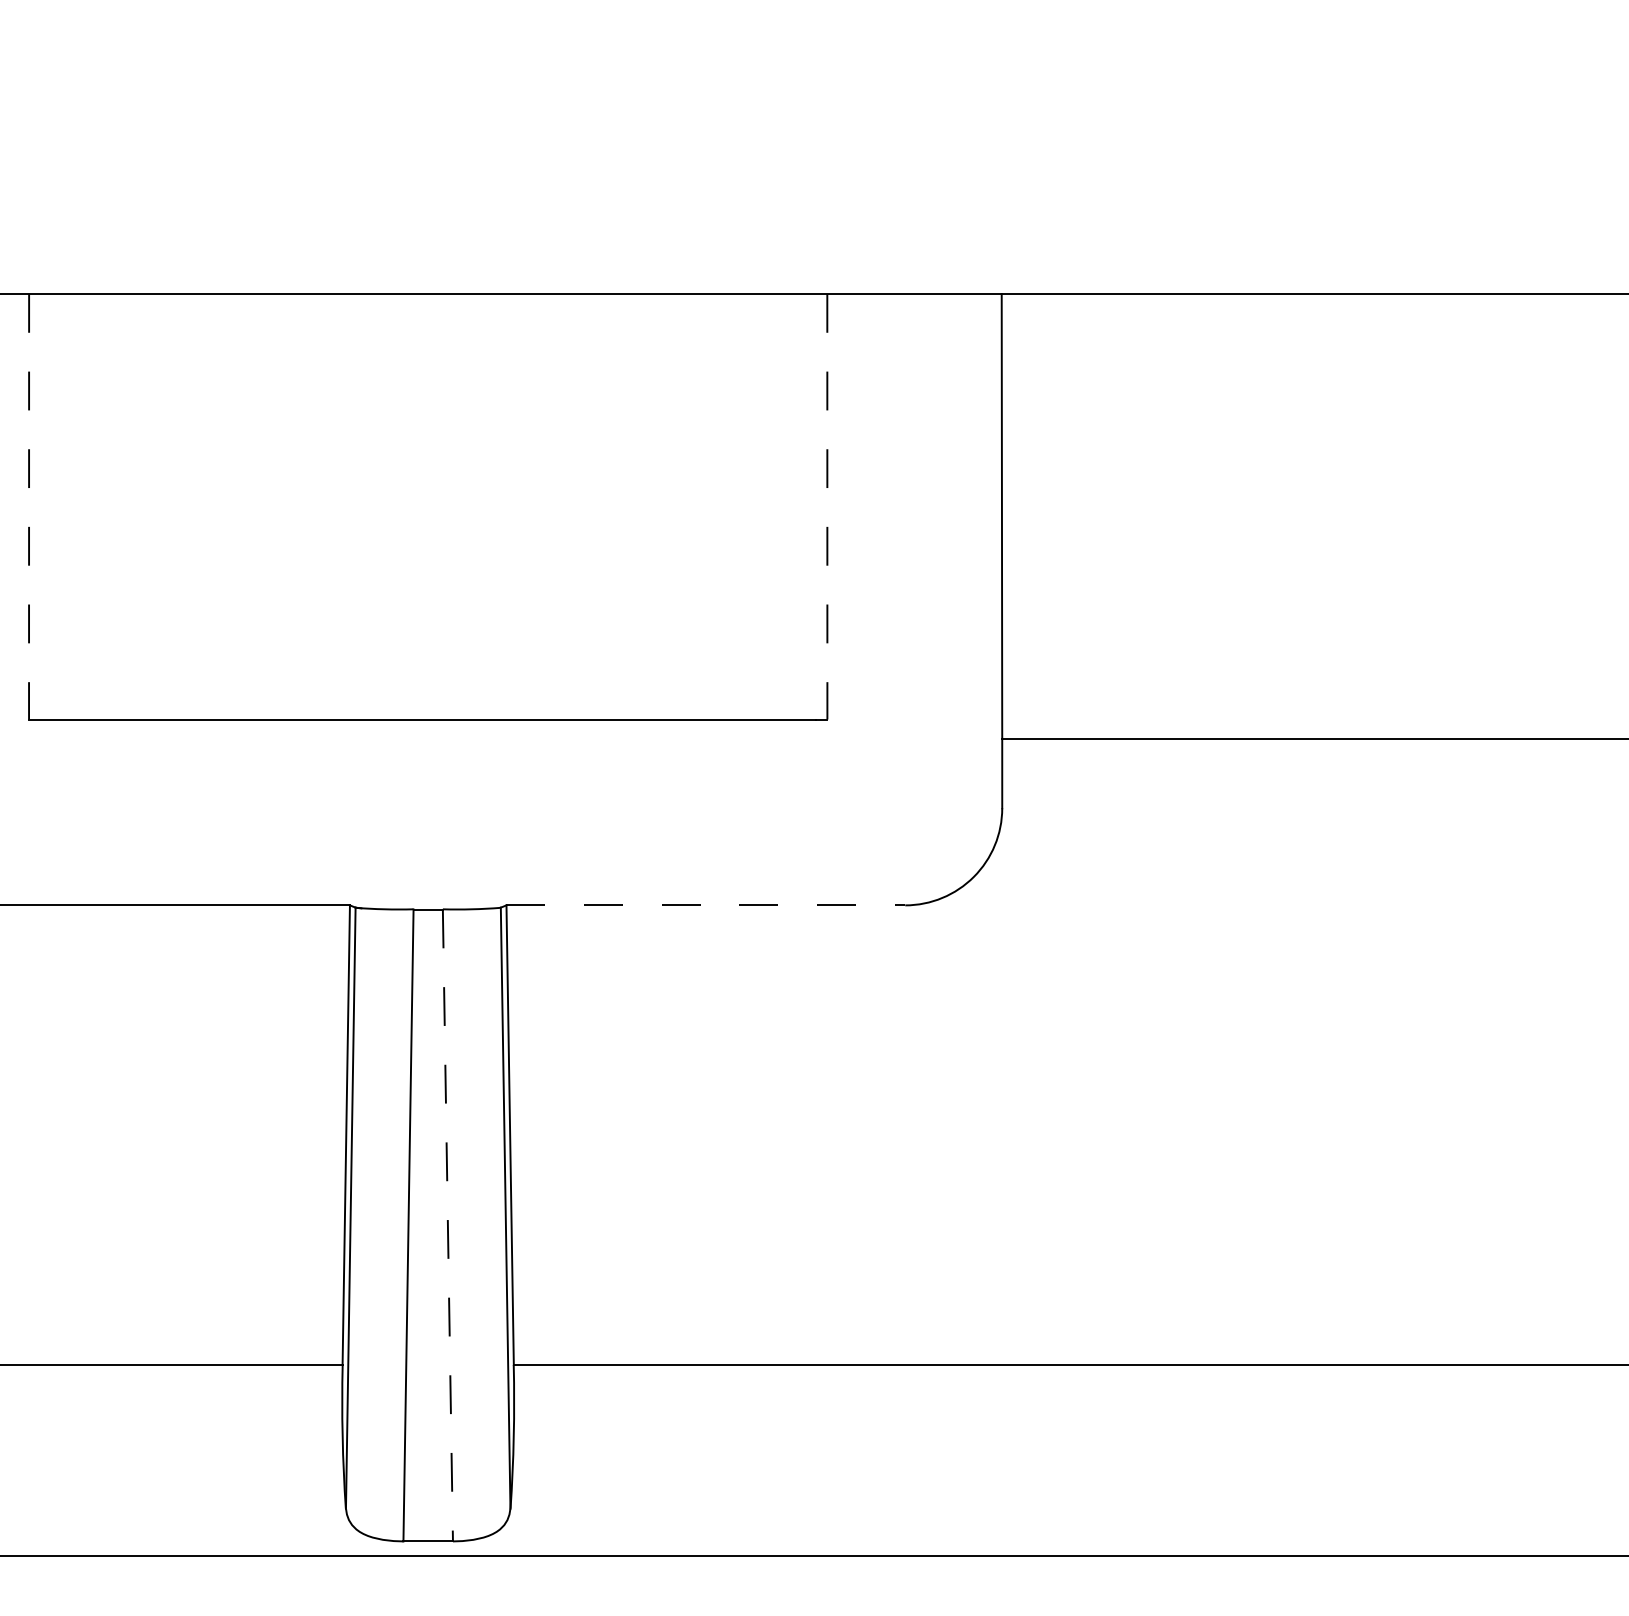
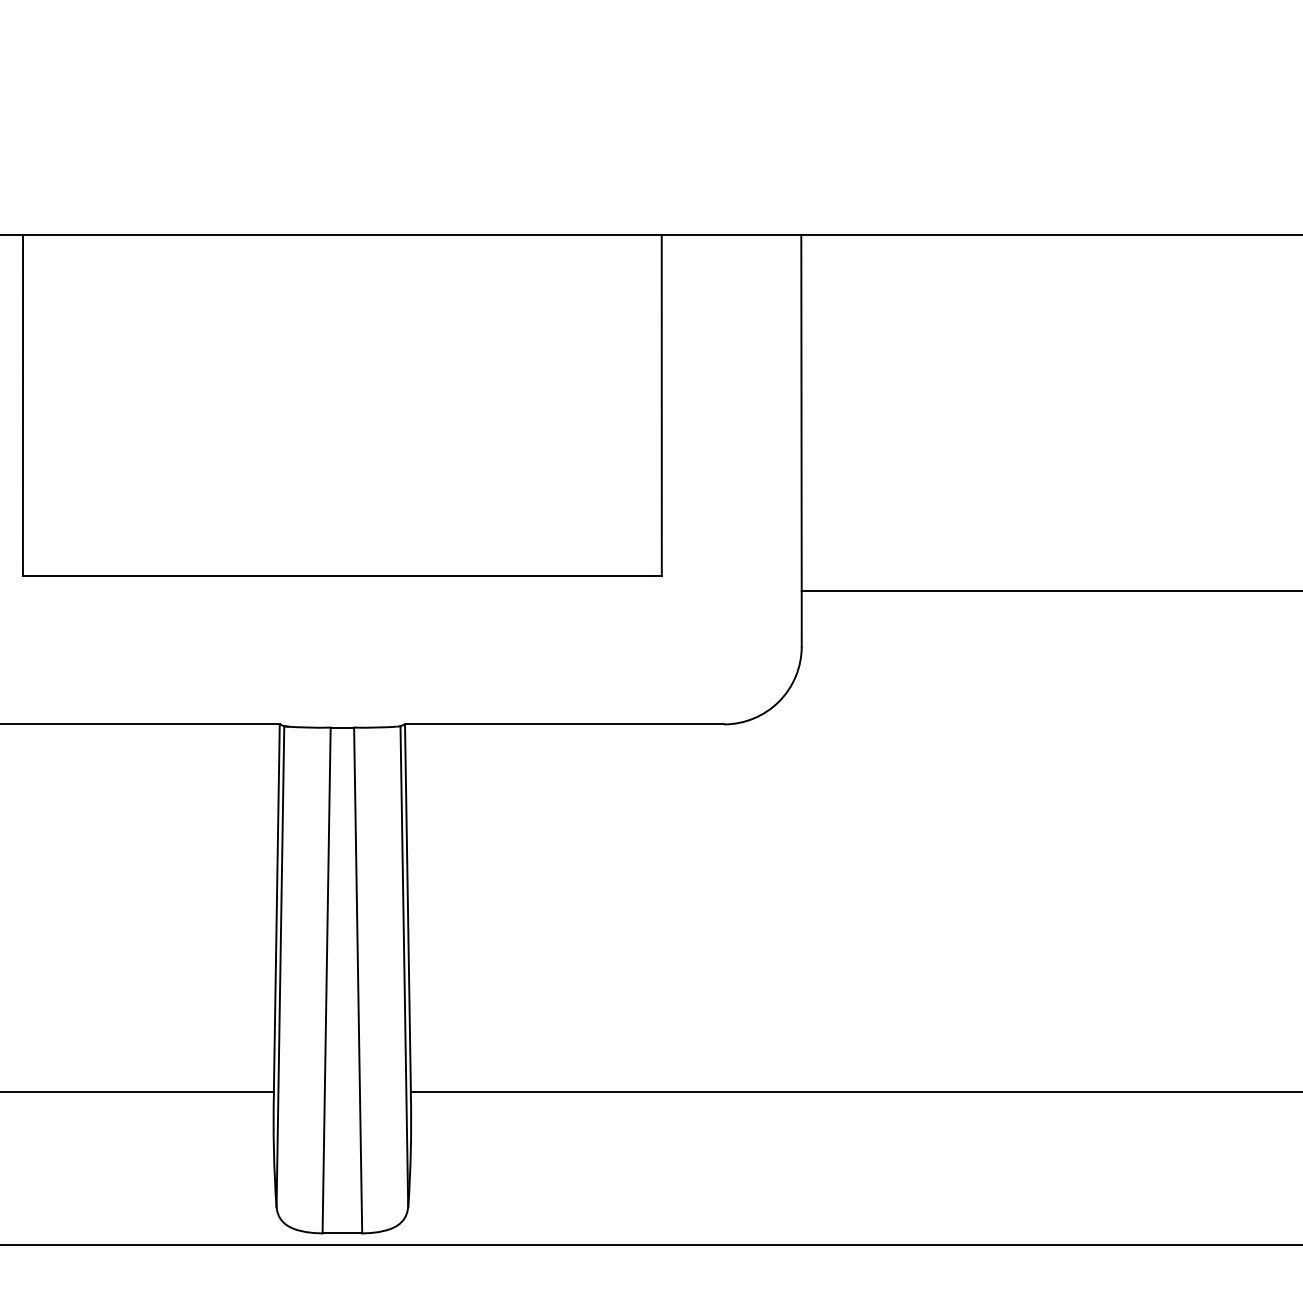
line: (29, 506) -> (23, 405), dashed -> solid
line: (827, 506) -> (661, 405), dashed -> solid
line: (706, 905) -> (565, 724), dashed -> solid
line: (447, 1225) -> (357, 980), dashed -> solid

